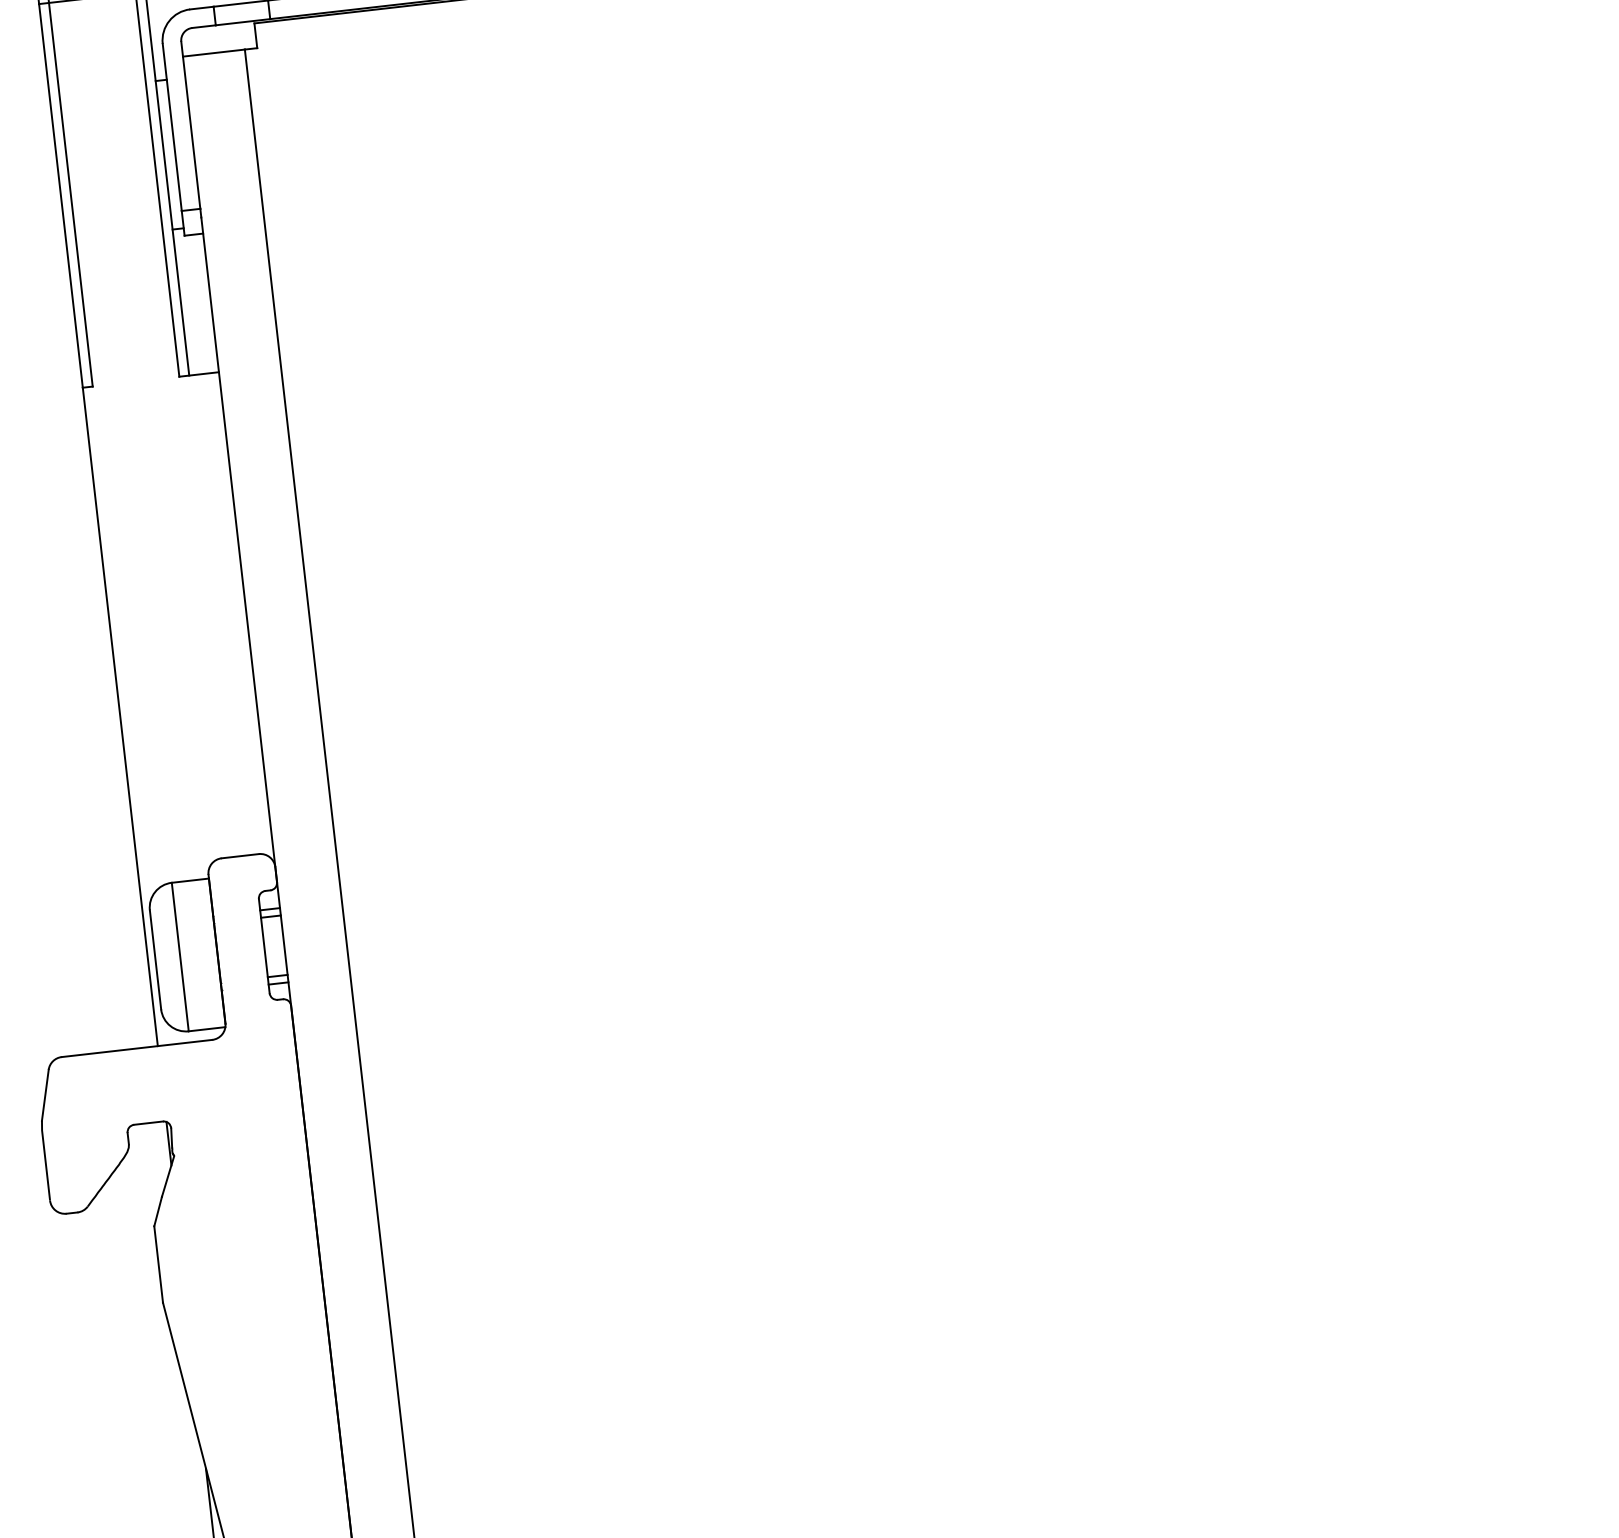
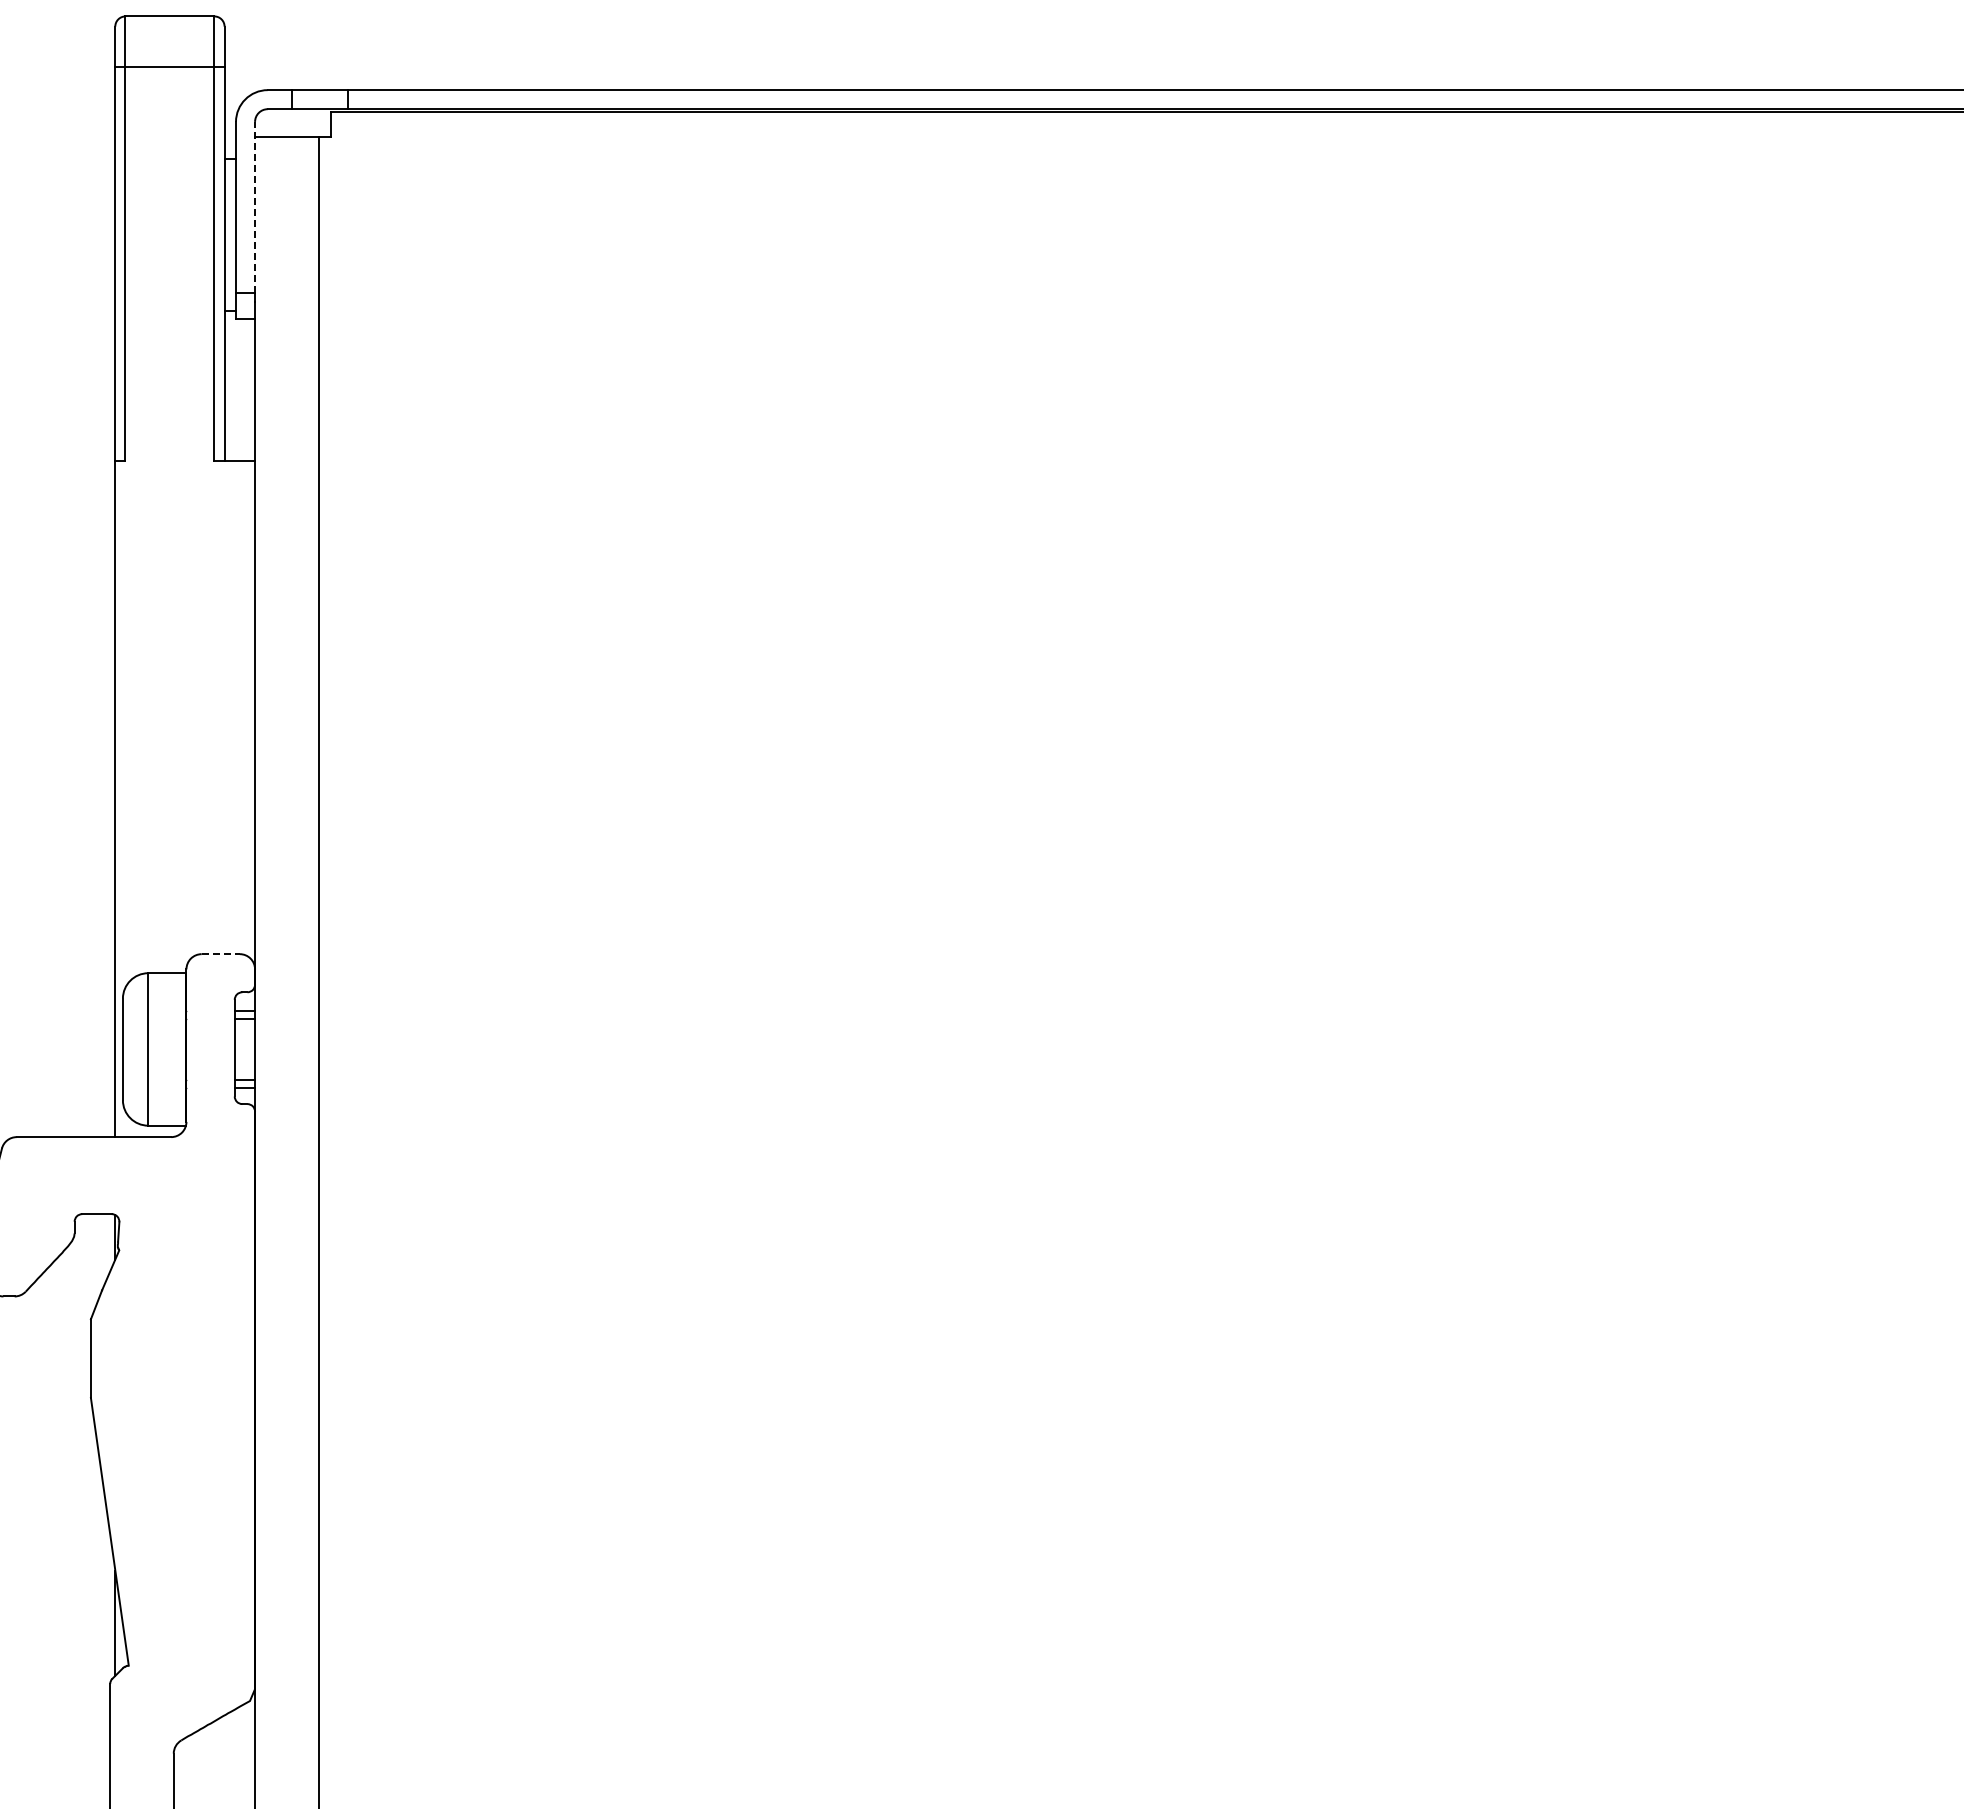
line: (191, 125) -> (255, 207), solid -> dashed
line: (240, 856) -> (221, 954), solid -> dashed

